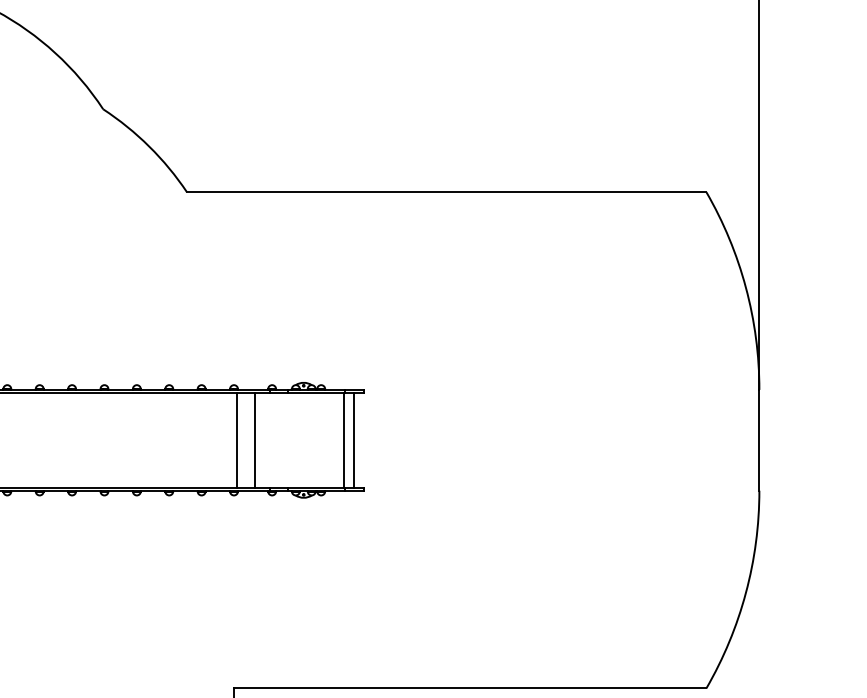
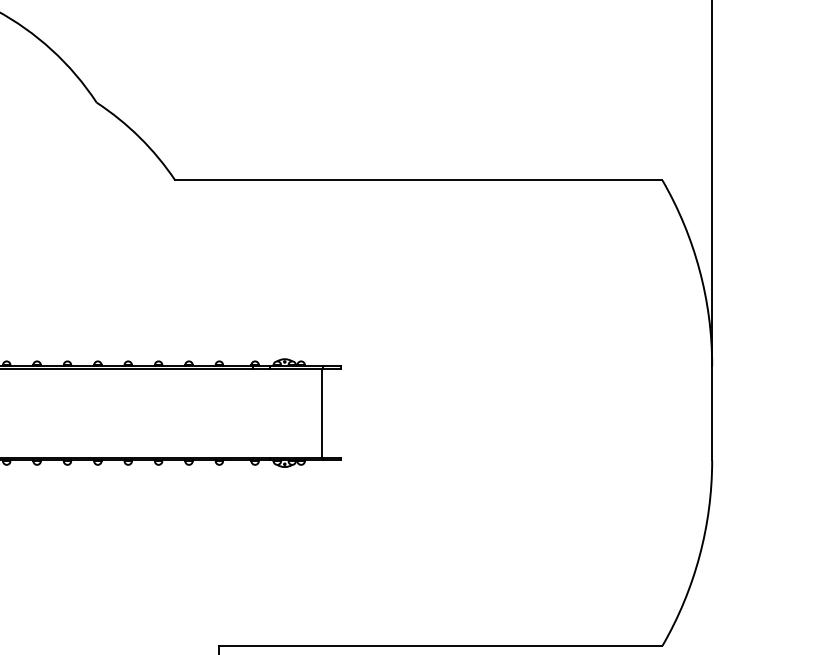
line: (236, 439) -> (221, 412), removed
line: (254, 439) -> (238, 412), removed
line: (354, 439) -> (332, 412), removed

